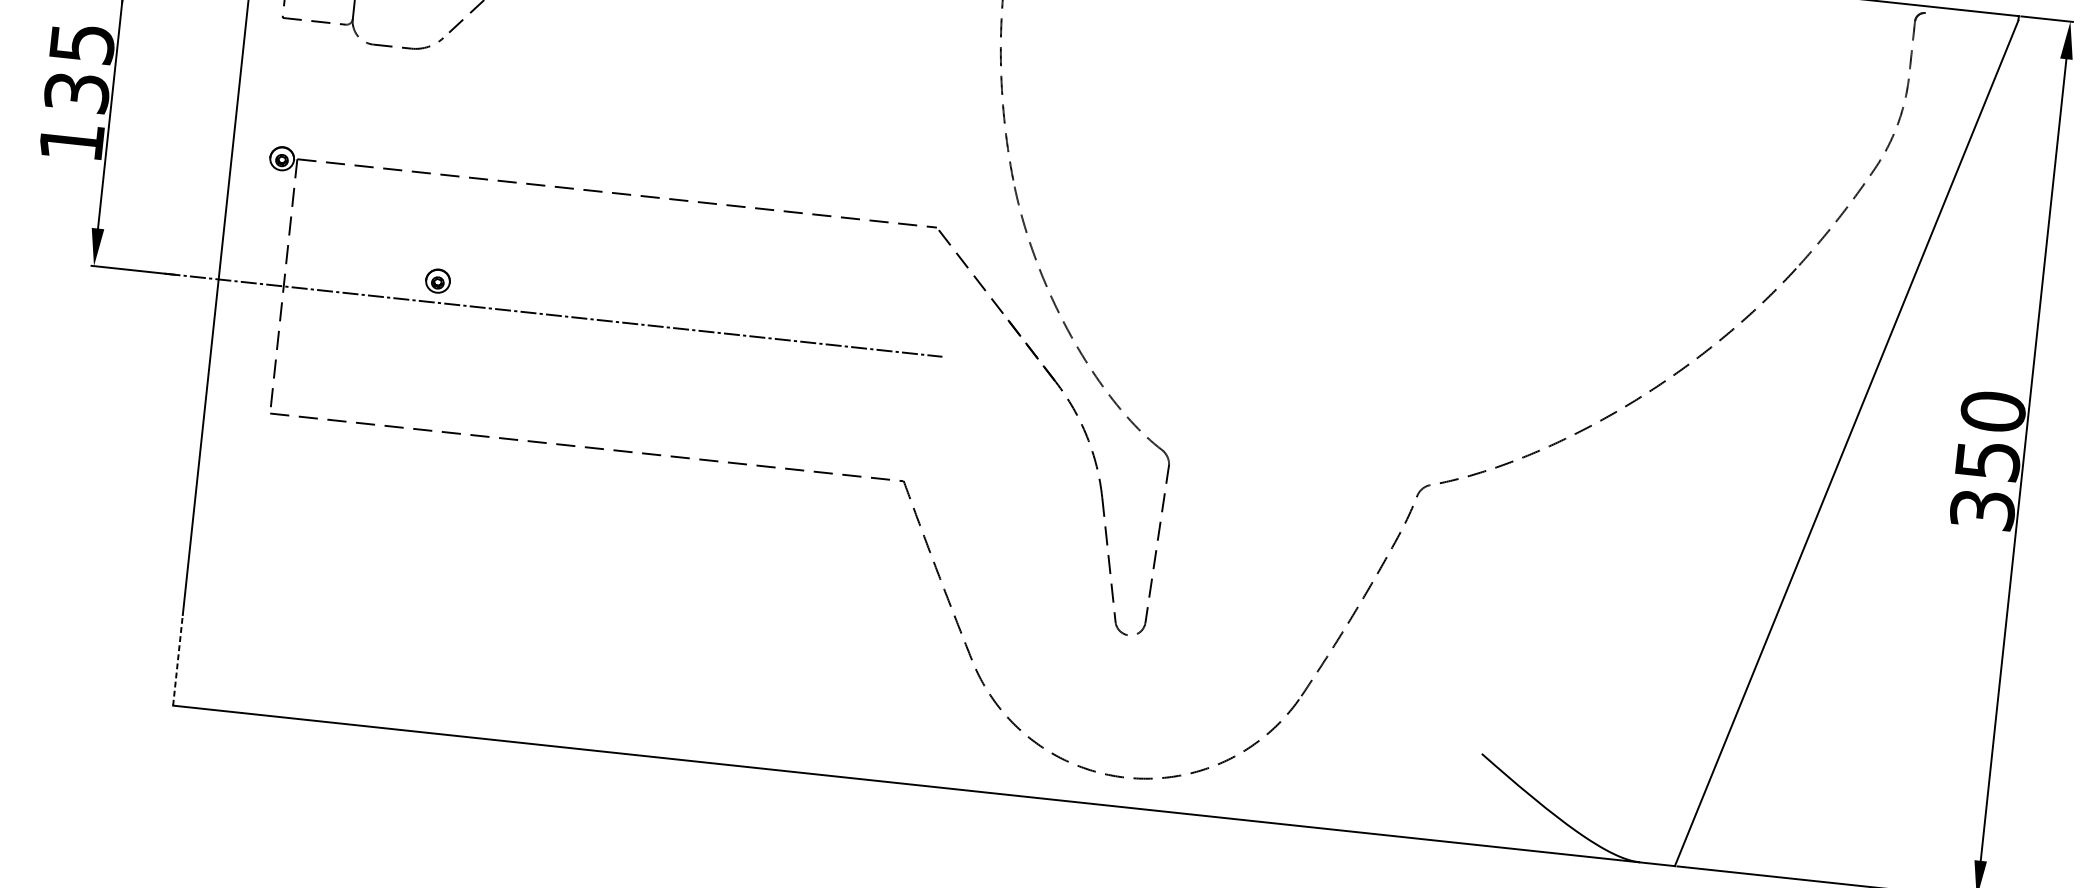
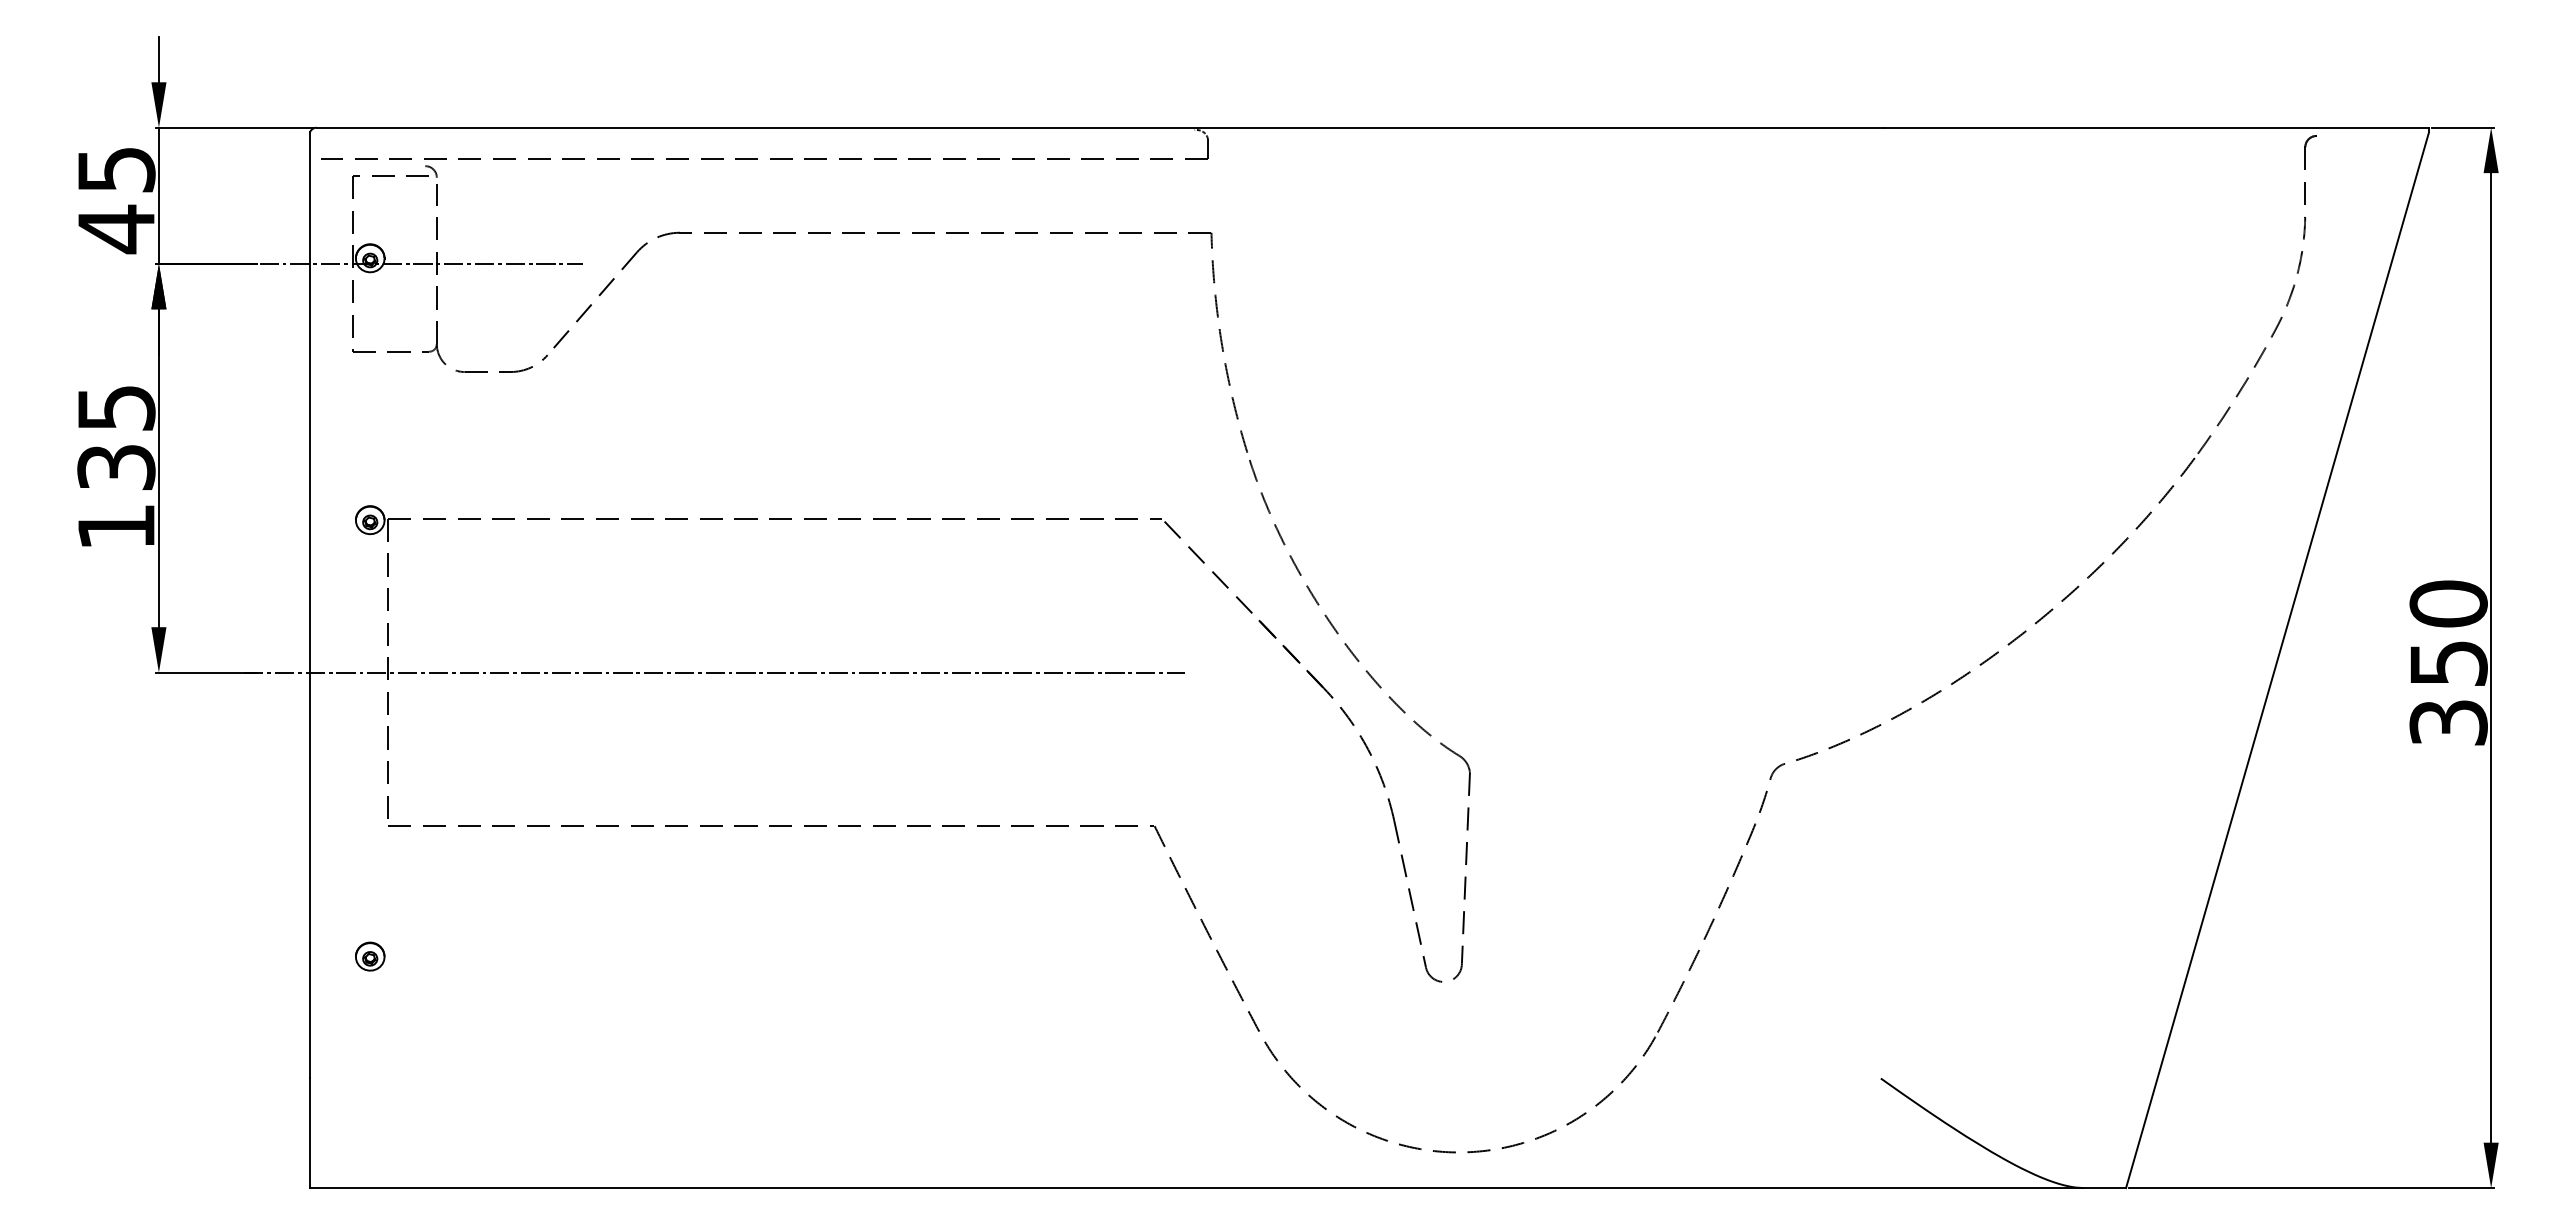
part: (438, 281) -> (370, 956), moved
line: (177, 660) -> (309, 1133), dashed -> solid

